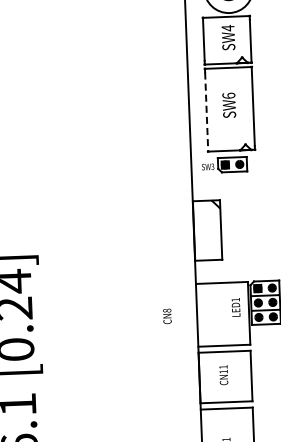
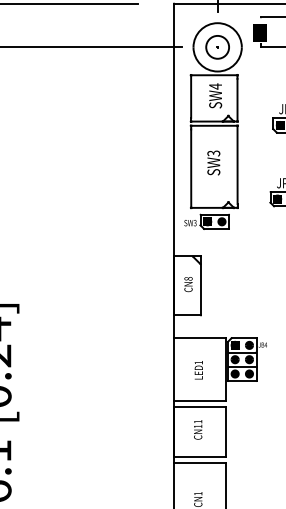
text: (228, 95) -> (213, 153), SW6 -> SW3
line: (206, 112) -> (191, 169), dashed -> solid
text: (235, 307) -> (198, 370), moved
text: (167, 316) -> (188, 284), moved

